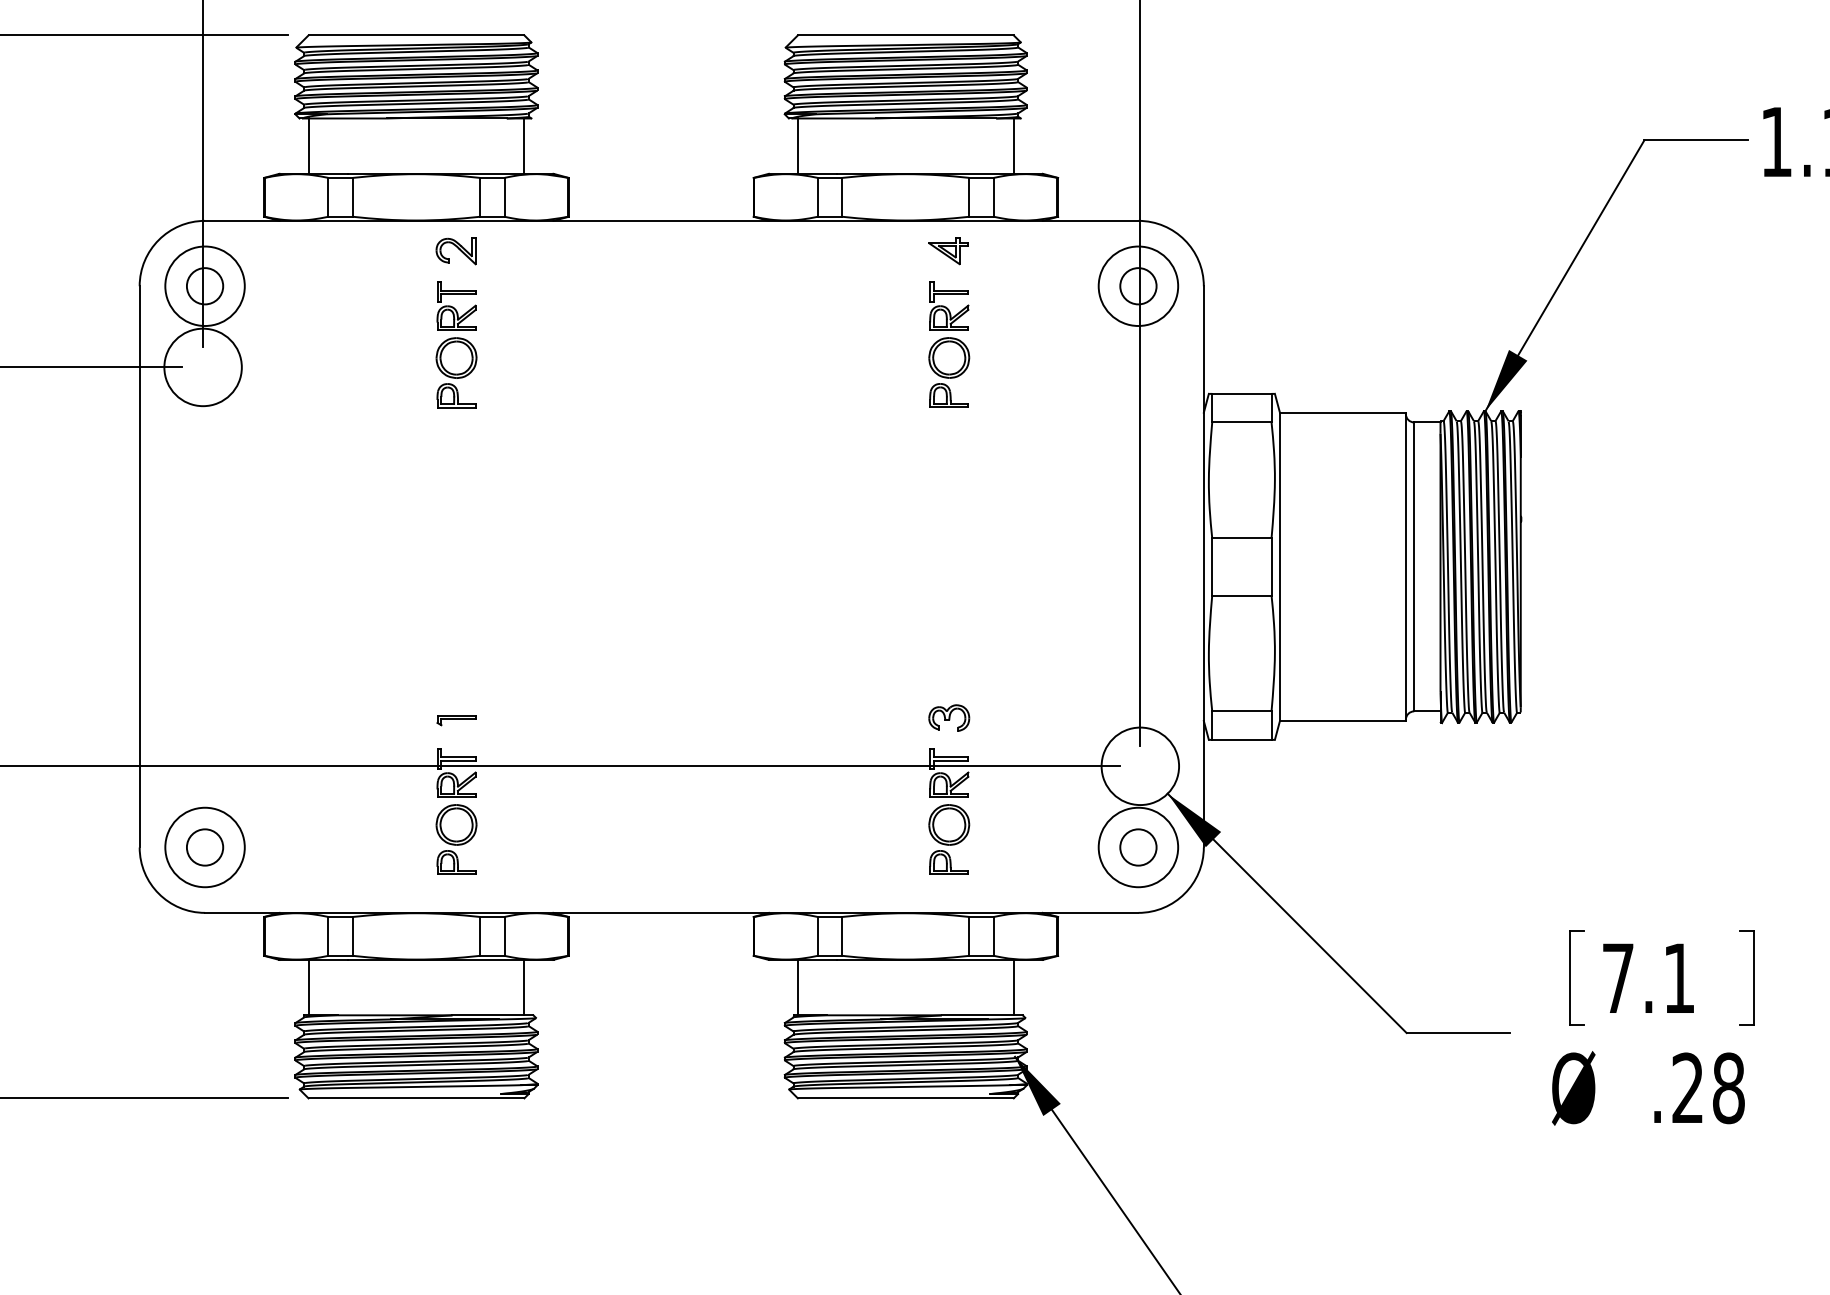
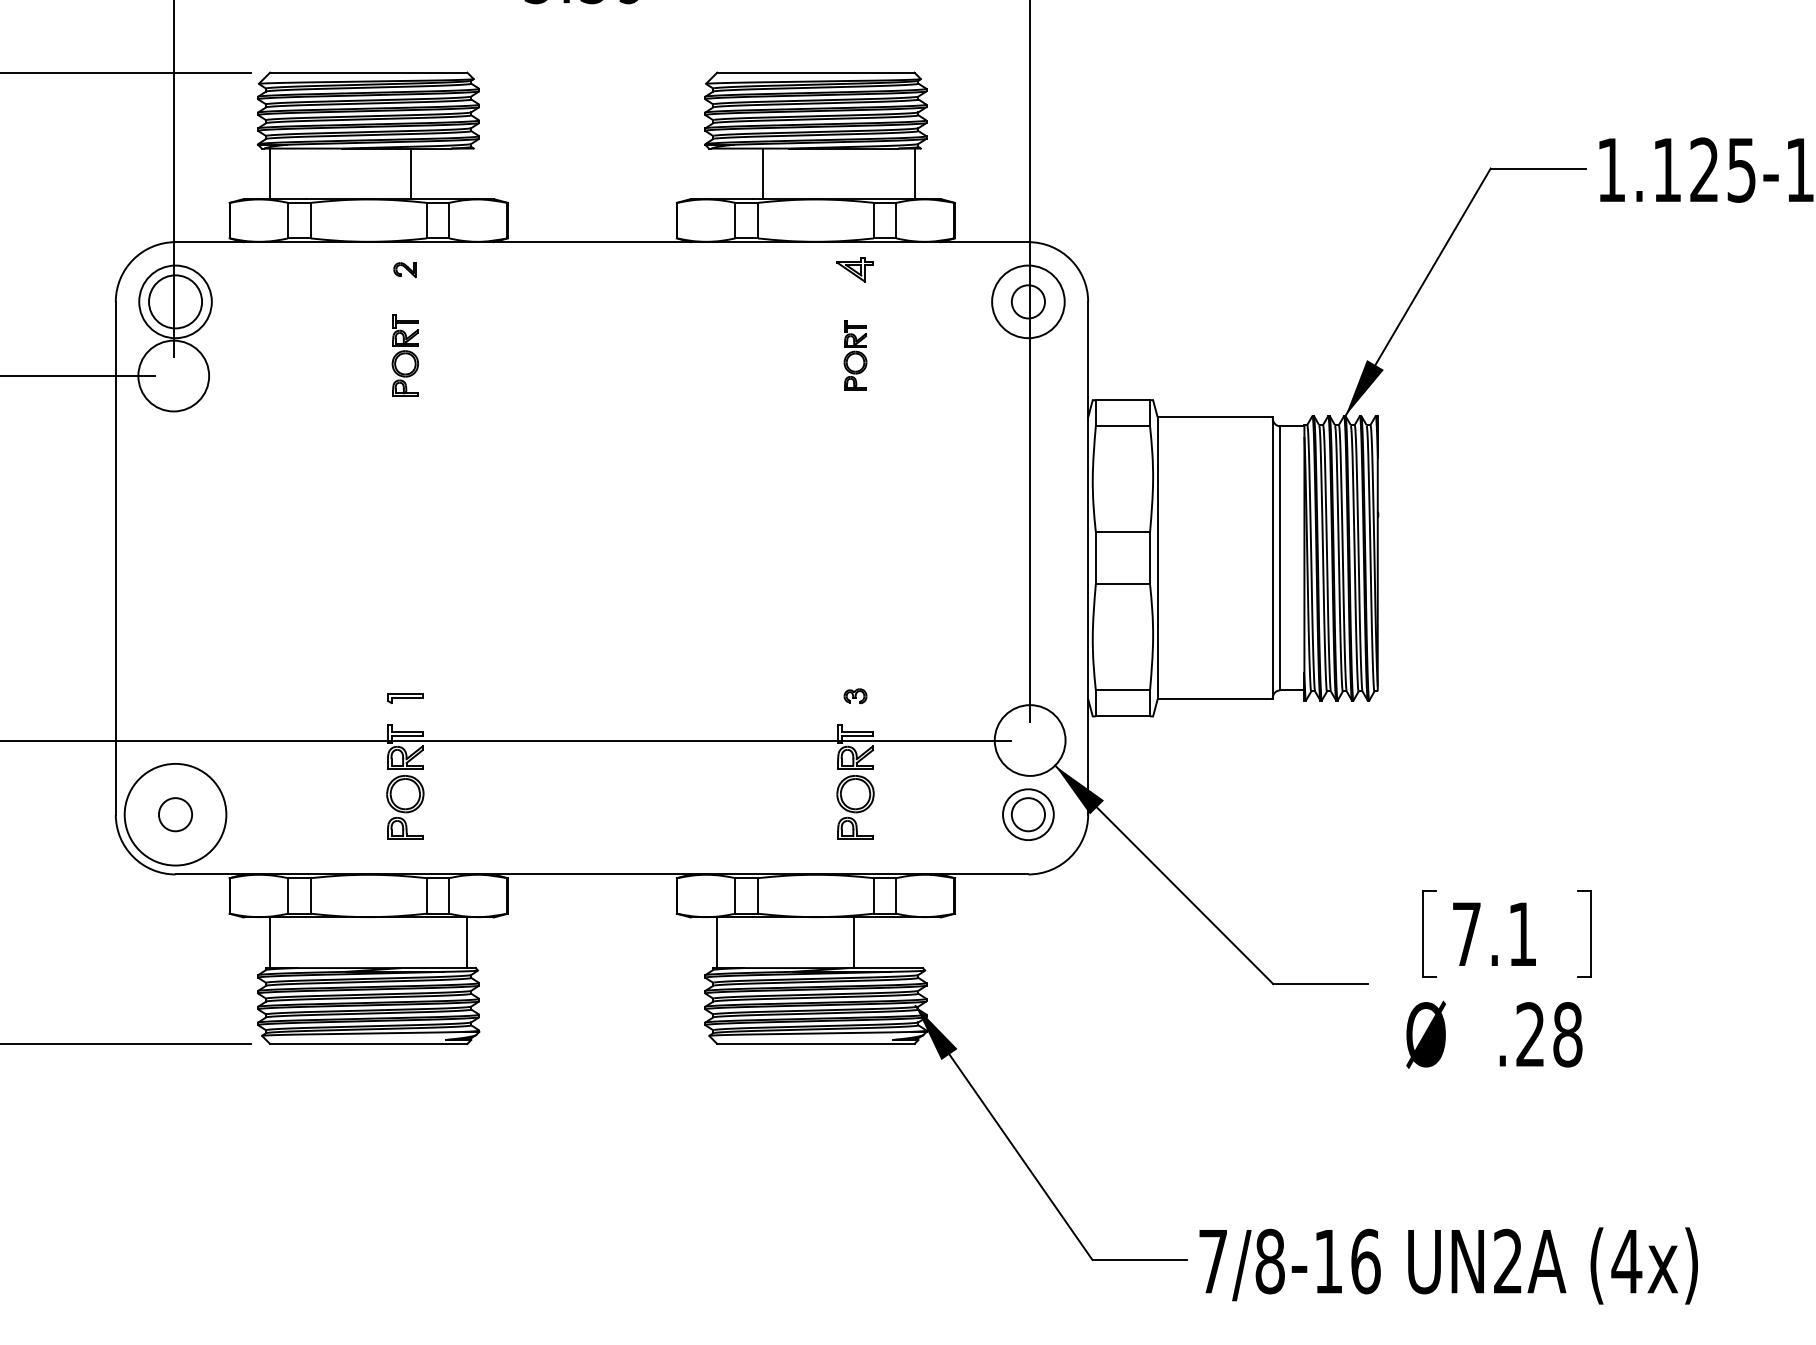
line: (524, 145) -> (411, 173), moved
line: (798, 145) -> (763, 173), moved
part: (455, 250) -> (404, 269), size x0.6
circle: (205, 285) -> (175, 301), size x1.6
part: (456, 344) -> (405, 355), size x0.7
part: (949, 344) -> (855, 355), size x0.6
part: (949, 717) -> (855, 695), size x0.6
circle: (205, 847) -> (175, 814), size x1.4
circle: (1138, 847) -> (1028, 814), size x0.7
line: (1013, 987) -> (853, 942), moved

